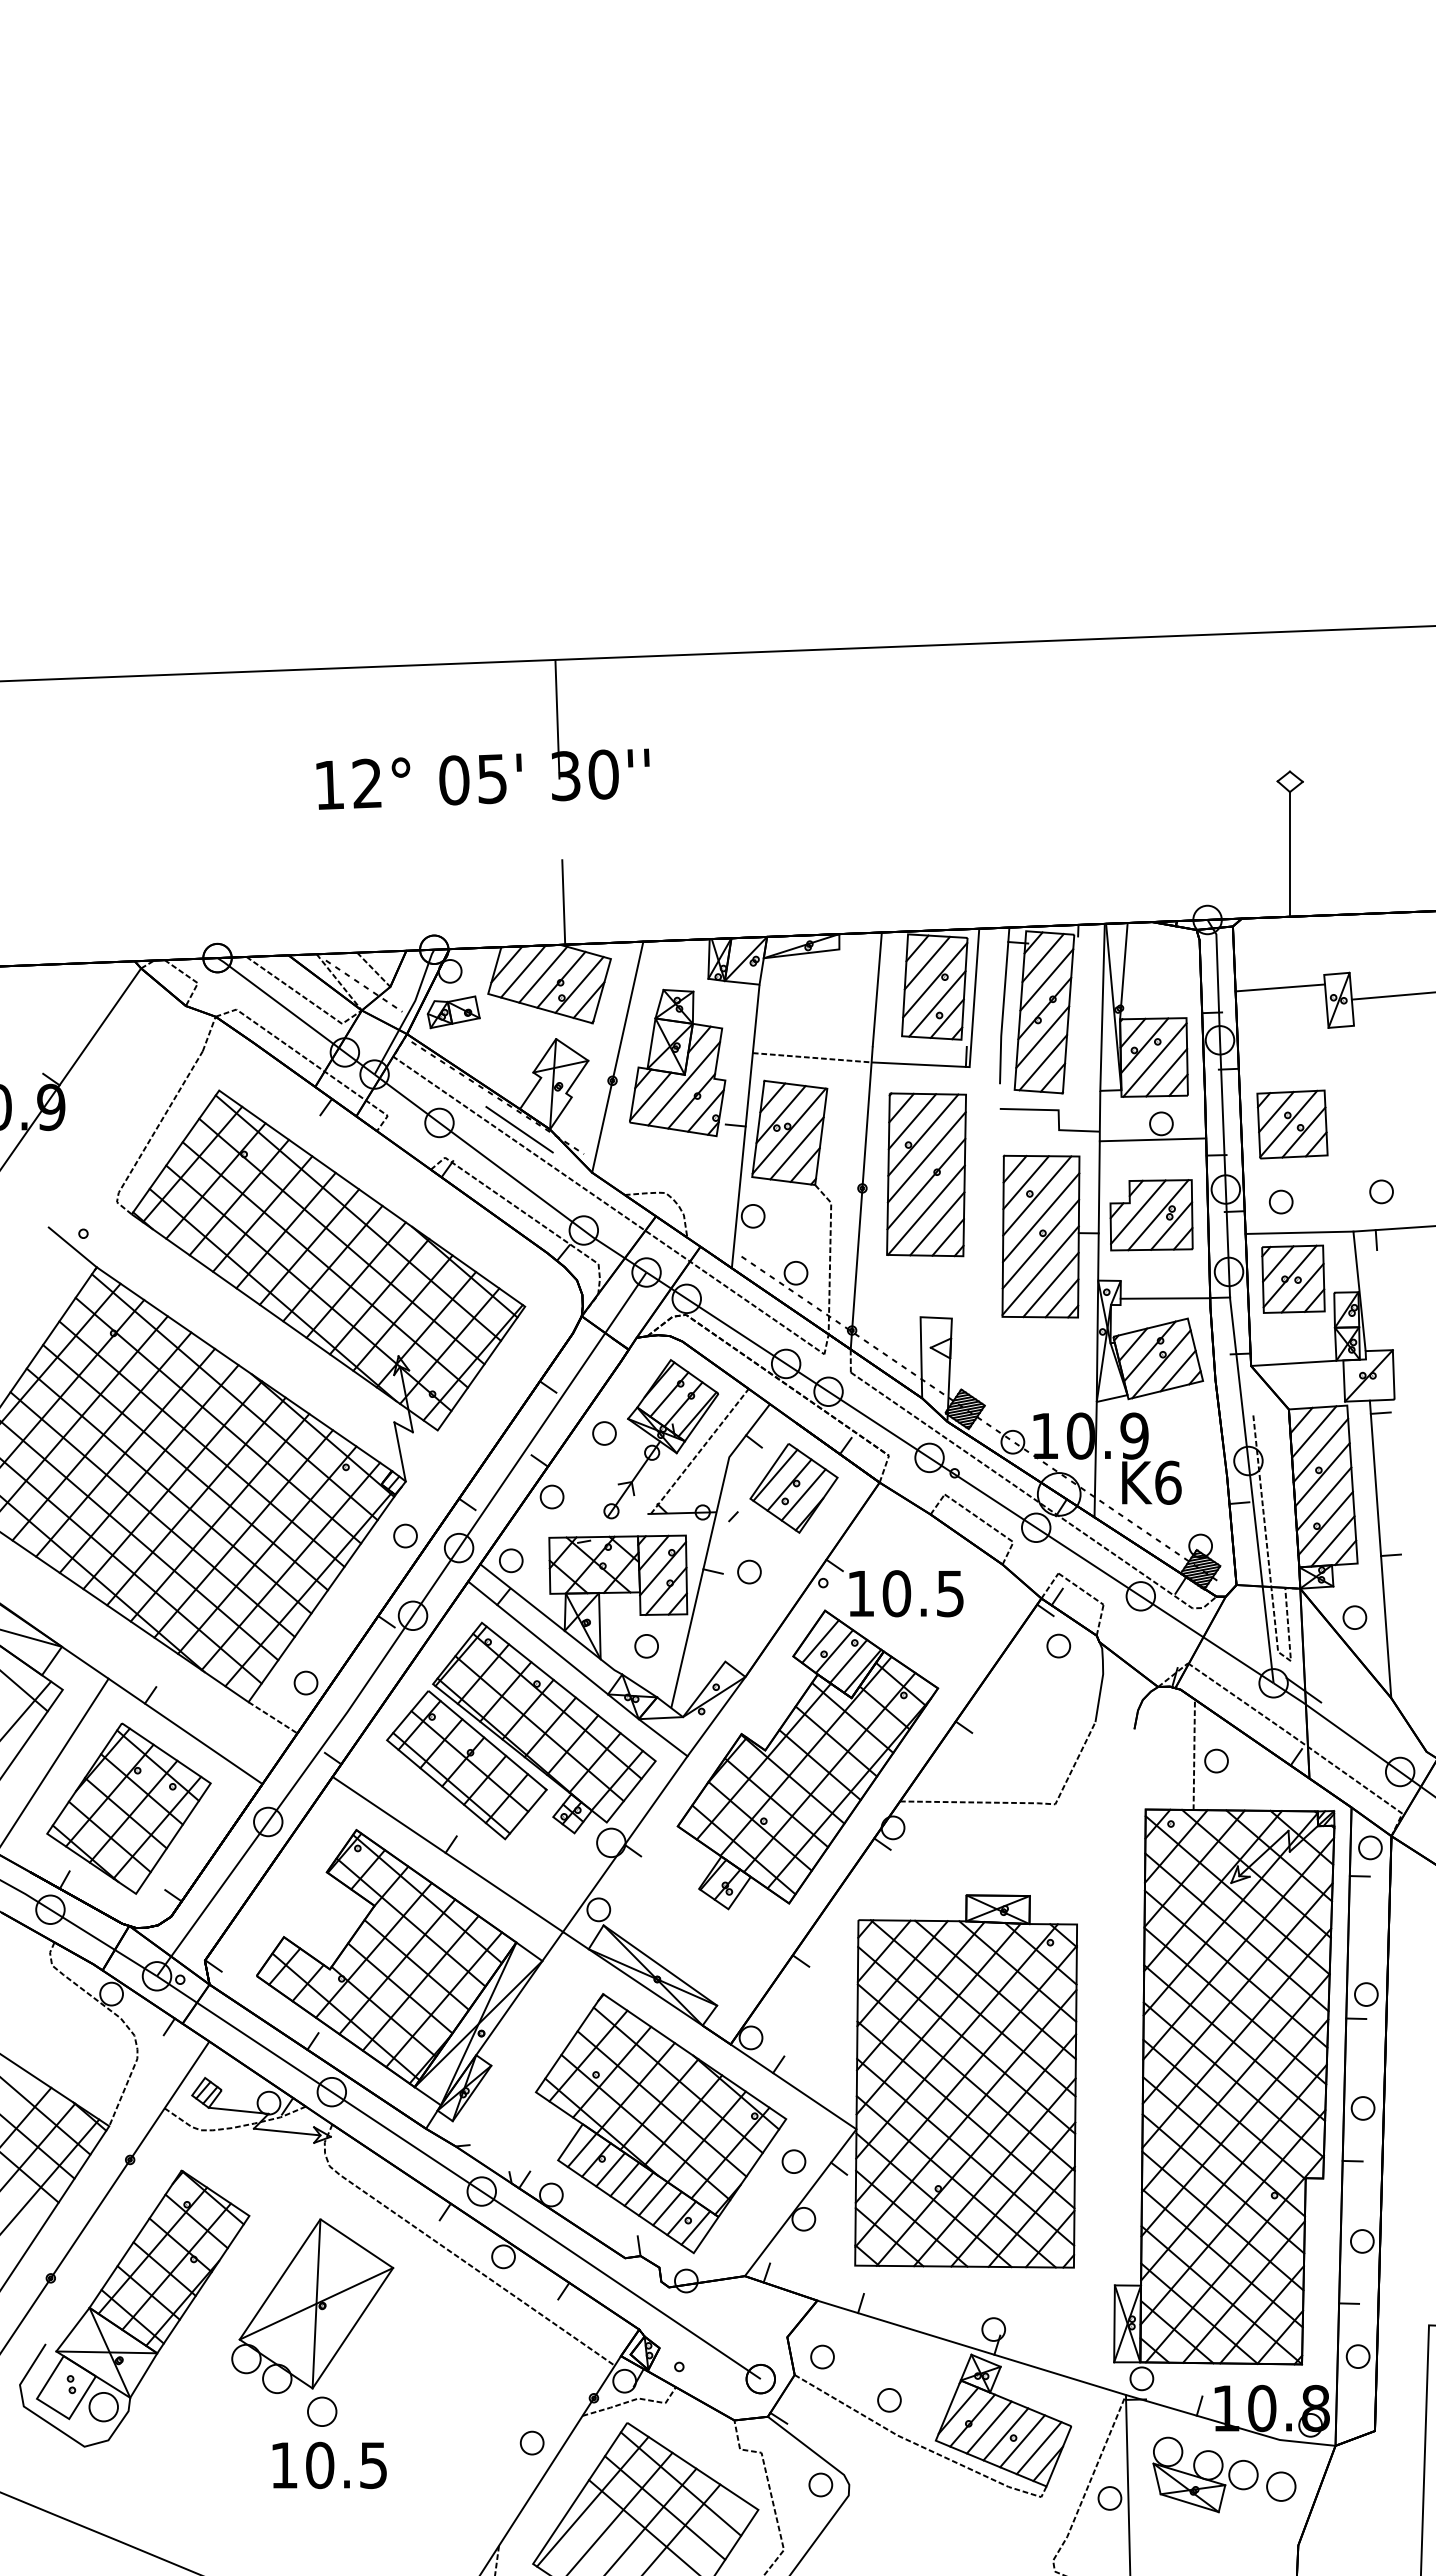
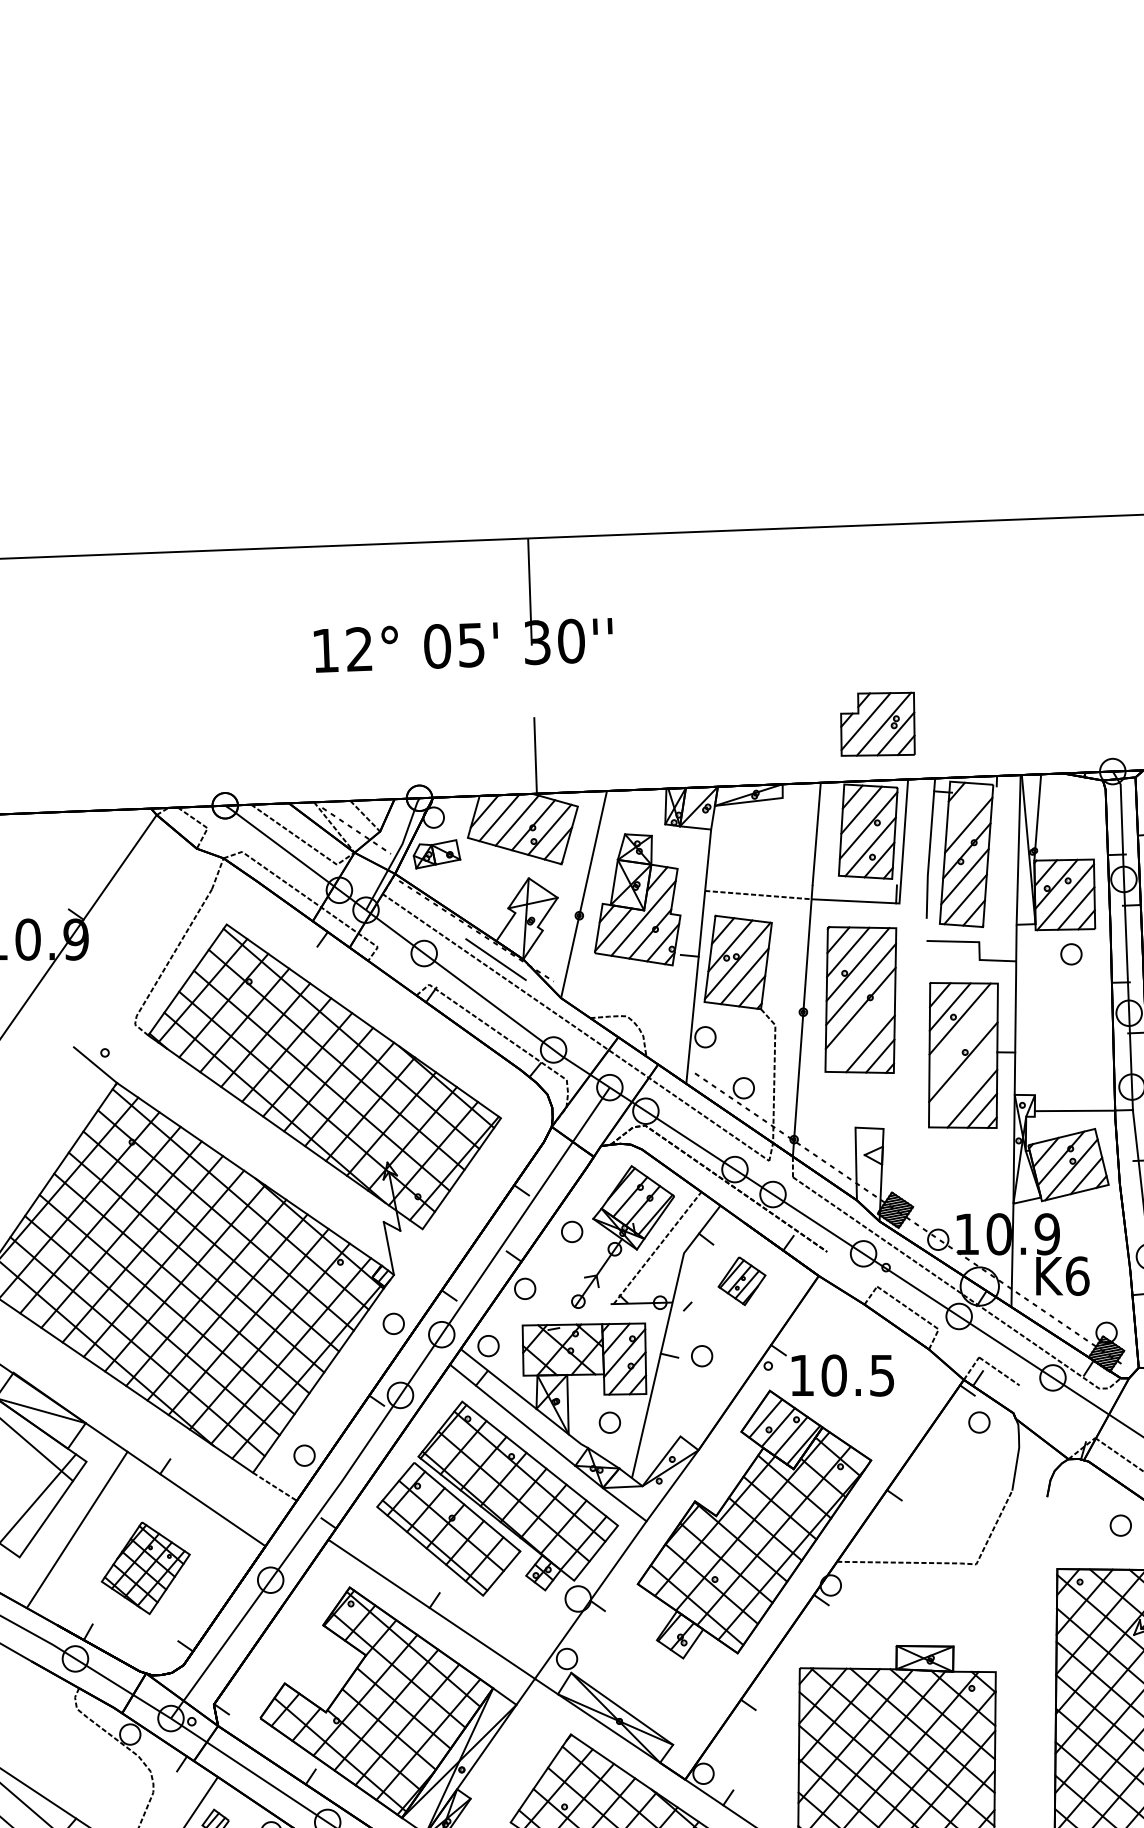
line: (1042, 957) -> (964, 805), removed
line: (1152, 1139) -> (1063, 968), removed
line: (925, 1209) -> (859, 1031), removed
part: (1151, 1215) -> (877, 724), moved
line: (1040, 1217) -> (963, 1038), removed
line: (1040, 1270) -> (963, 1085), removed
line: (884, 1468) -> (823, 1263), removed
part: (793, 1488) -> (741, 1281), size x0.6
line: (1099, 1619) -> (1015, 1398), removed
line: (1193, 1754) -> (1100, 1519), removed
part: (128, 1808) -> (145, 1568), size x0.6

